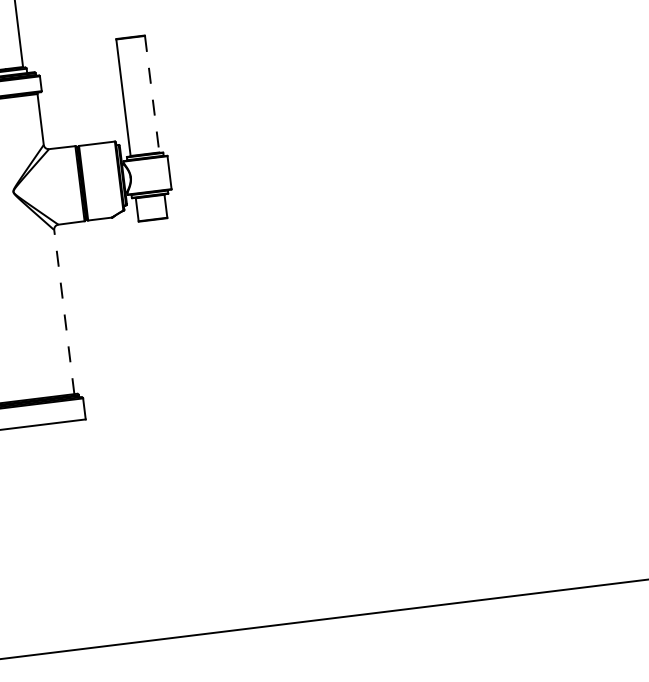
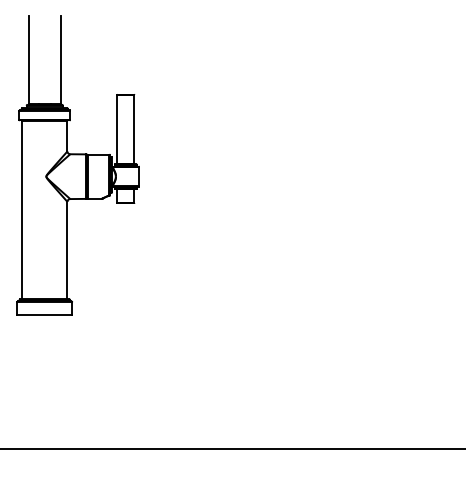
line: (152, 94) -> (134, 129), dashed -> solid
line: (64, 312) -> (67, 250), dashed -> solid

